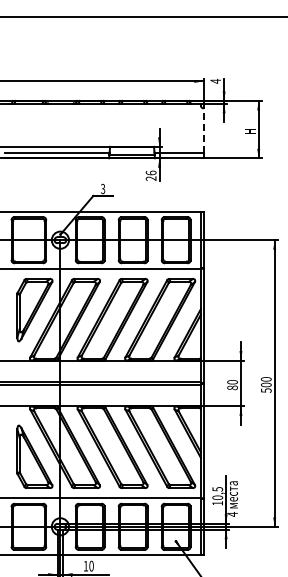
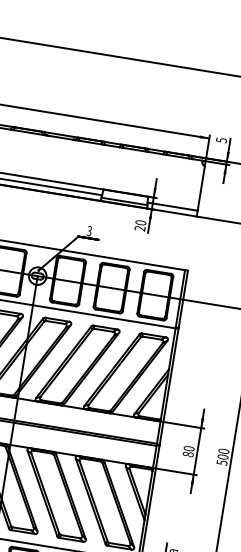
text: (215, 80) -> (221, 139), 4 -> 5
line: (203, 129) -> (201, 187), dashed -> solid
text: (150, 172) -> (140, 222), 26 -> 20

